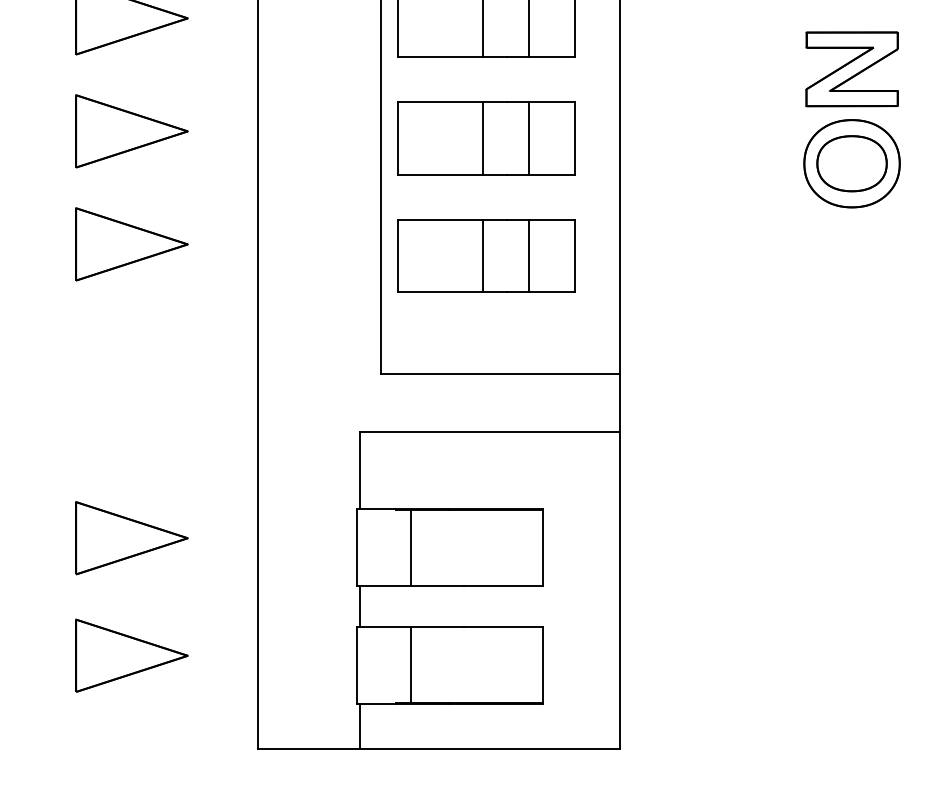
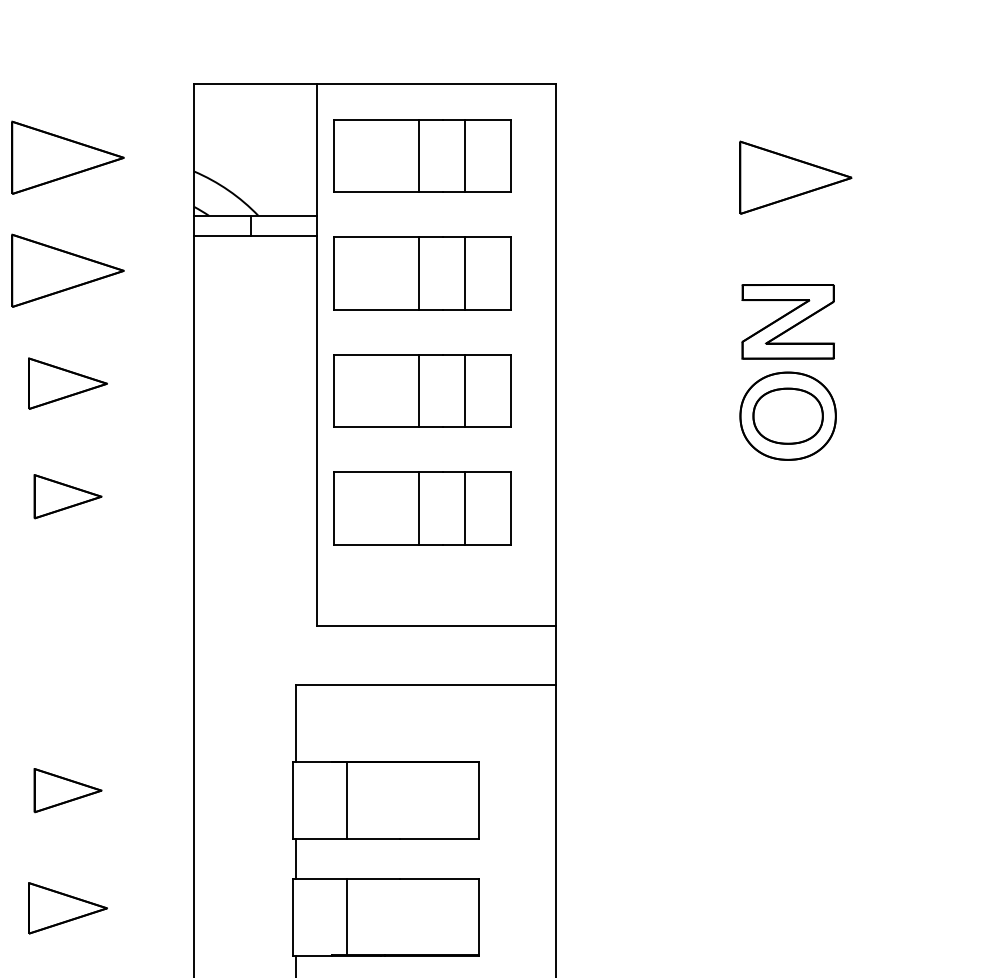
part: (131, 131) -> (67, 383), size x0.7
part: (131, 244) -> (67, 496), size x0.6
part: (131, 538) -> (67, 790), size x0.6
part: (131, 656) -> (67, 908), size x0.7

